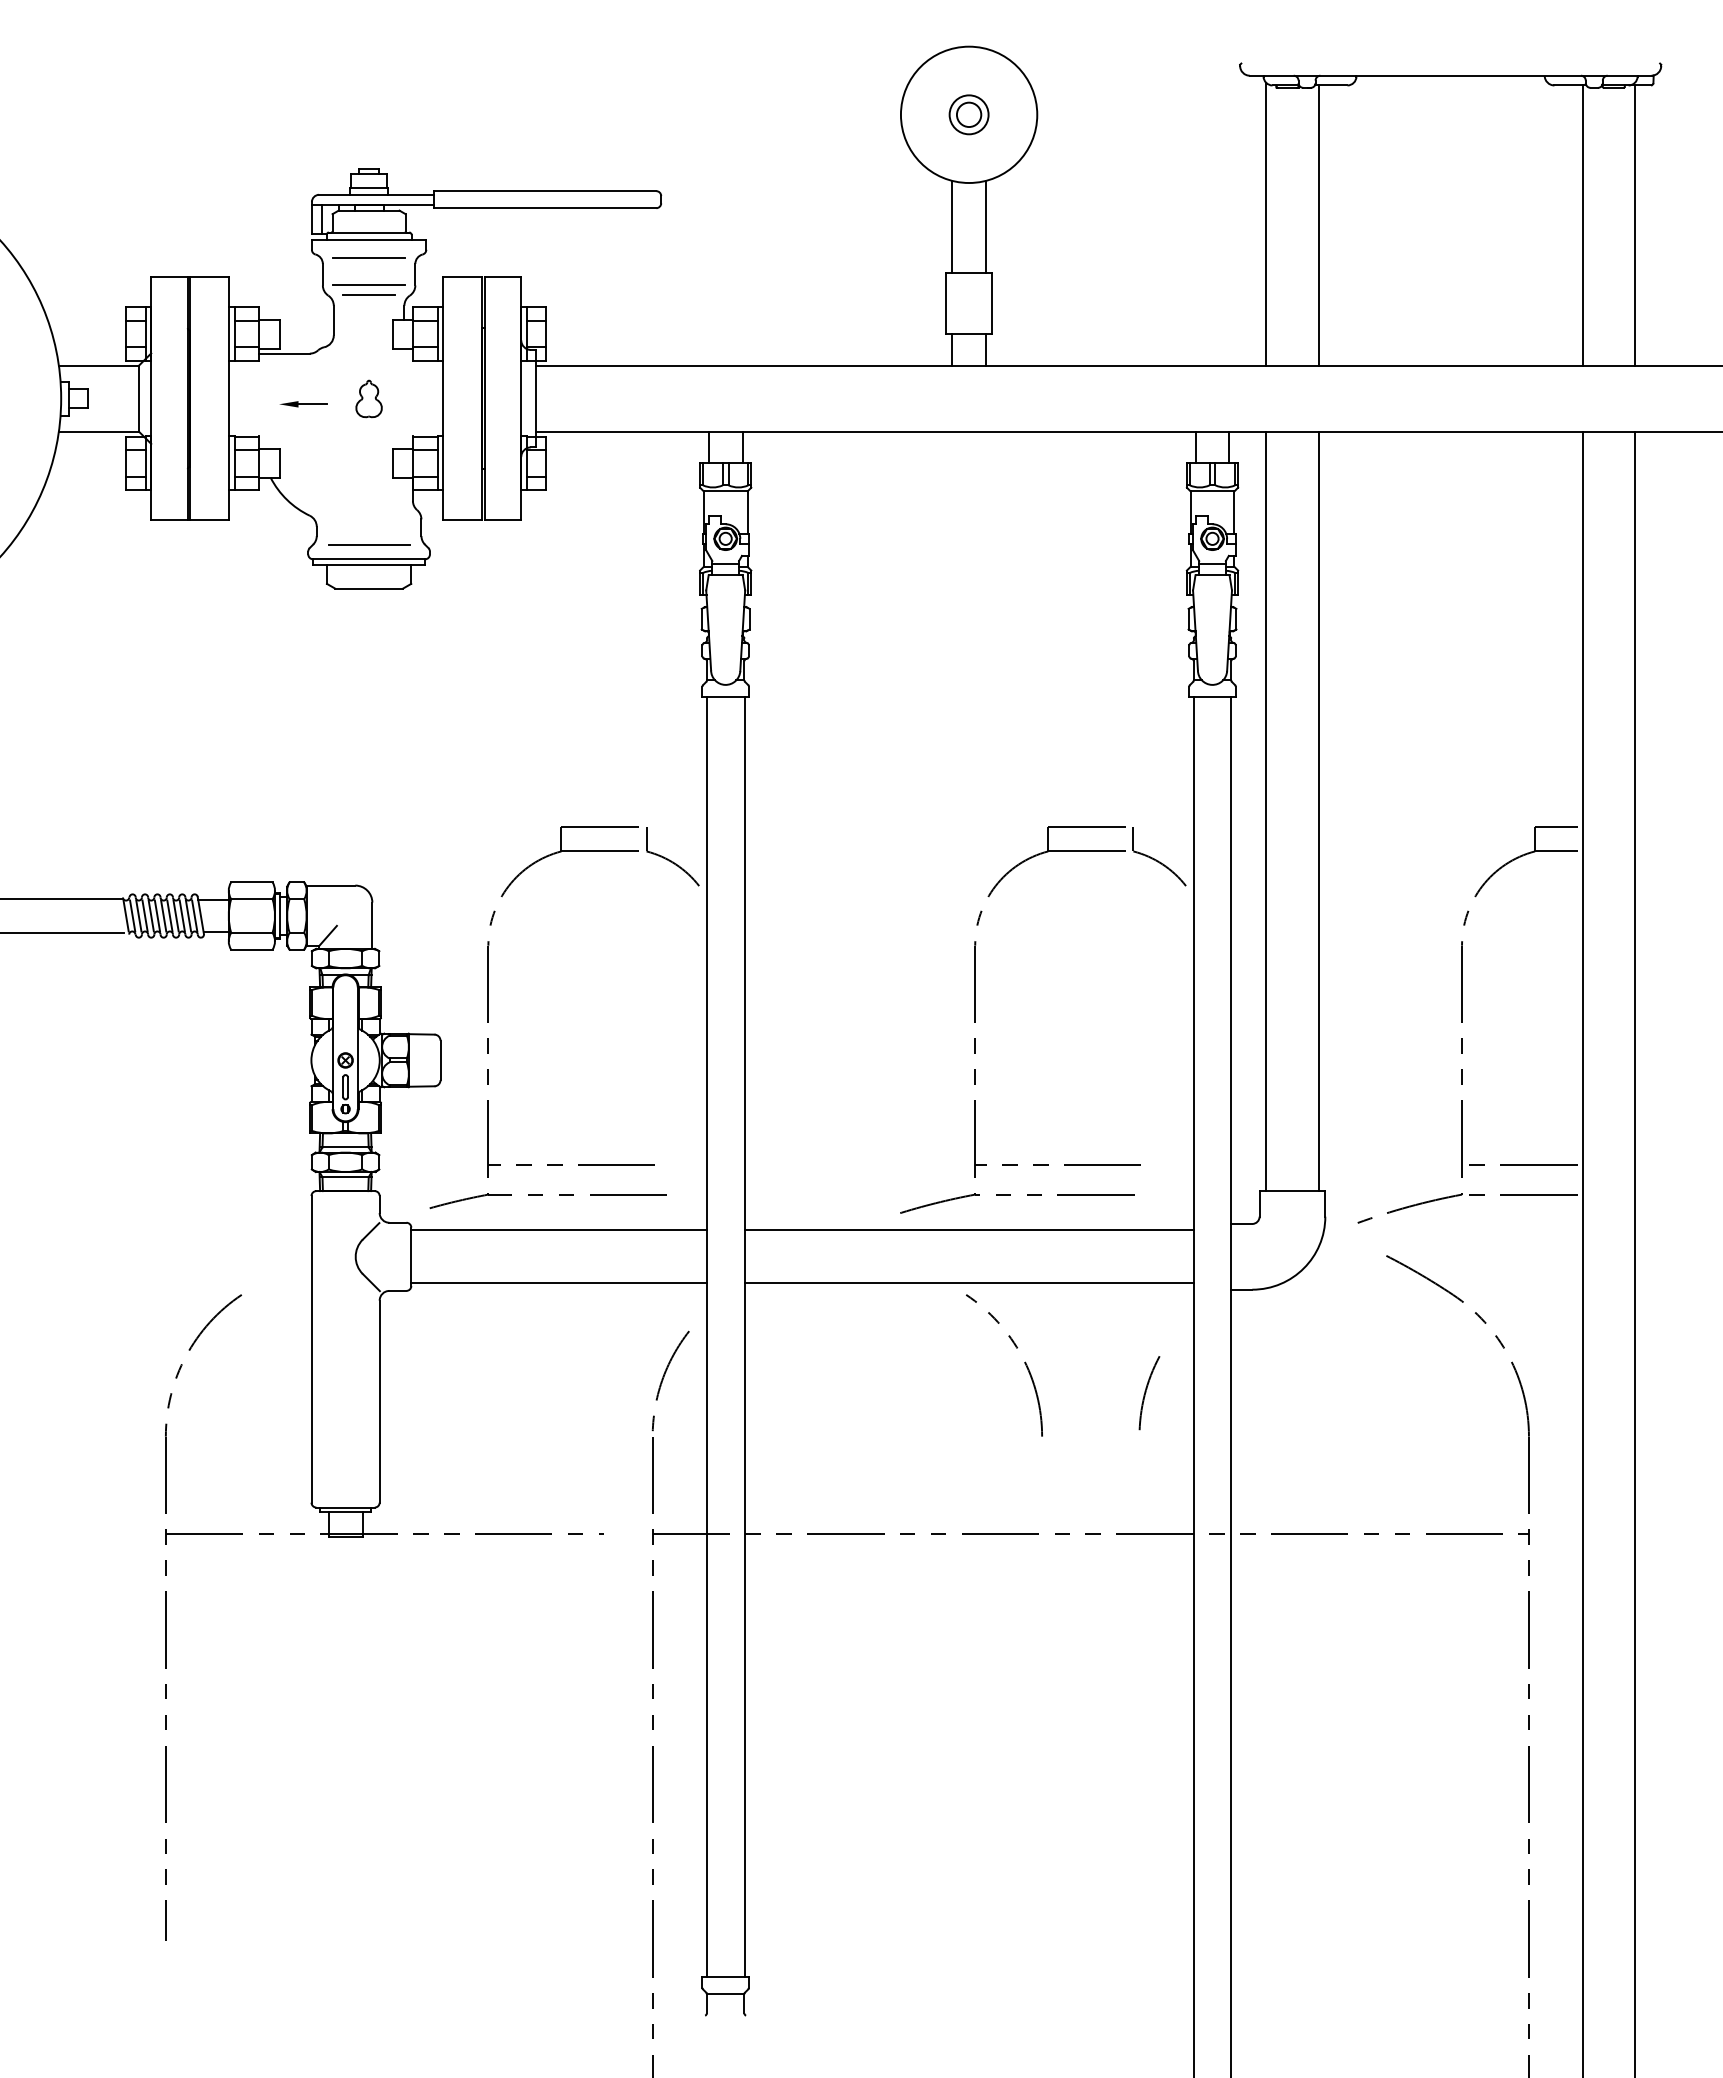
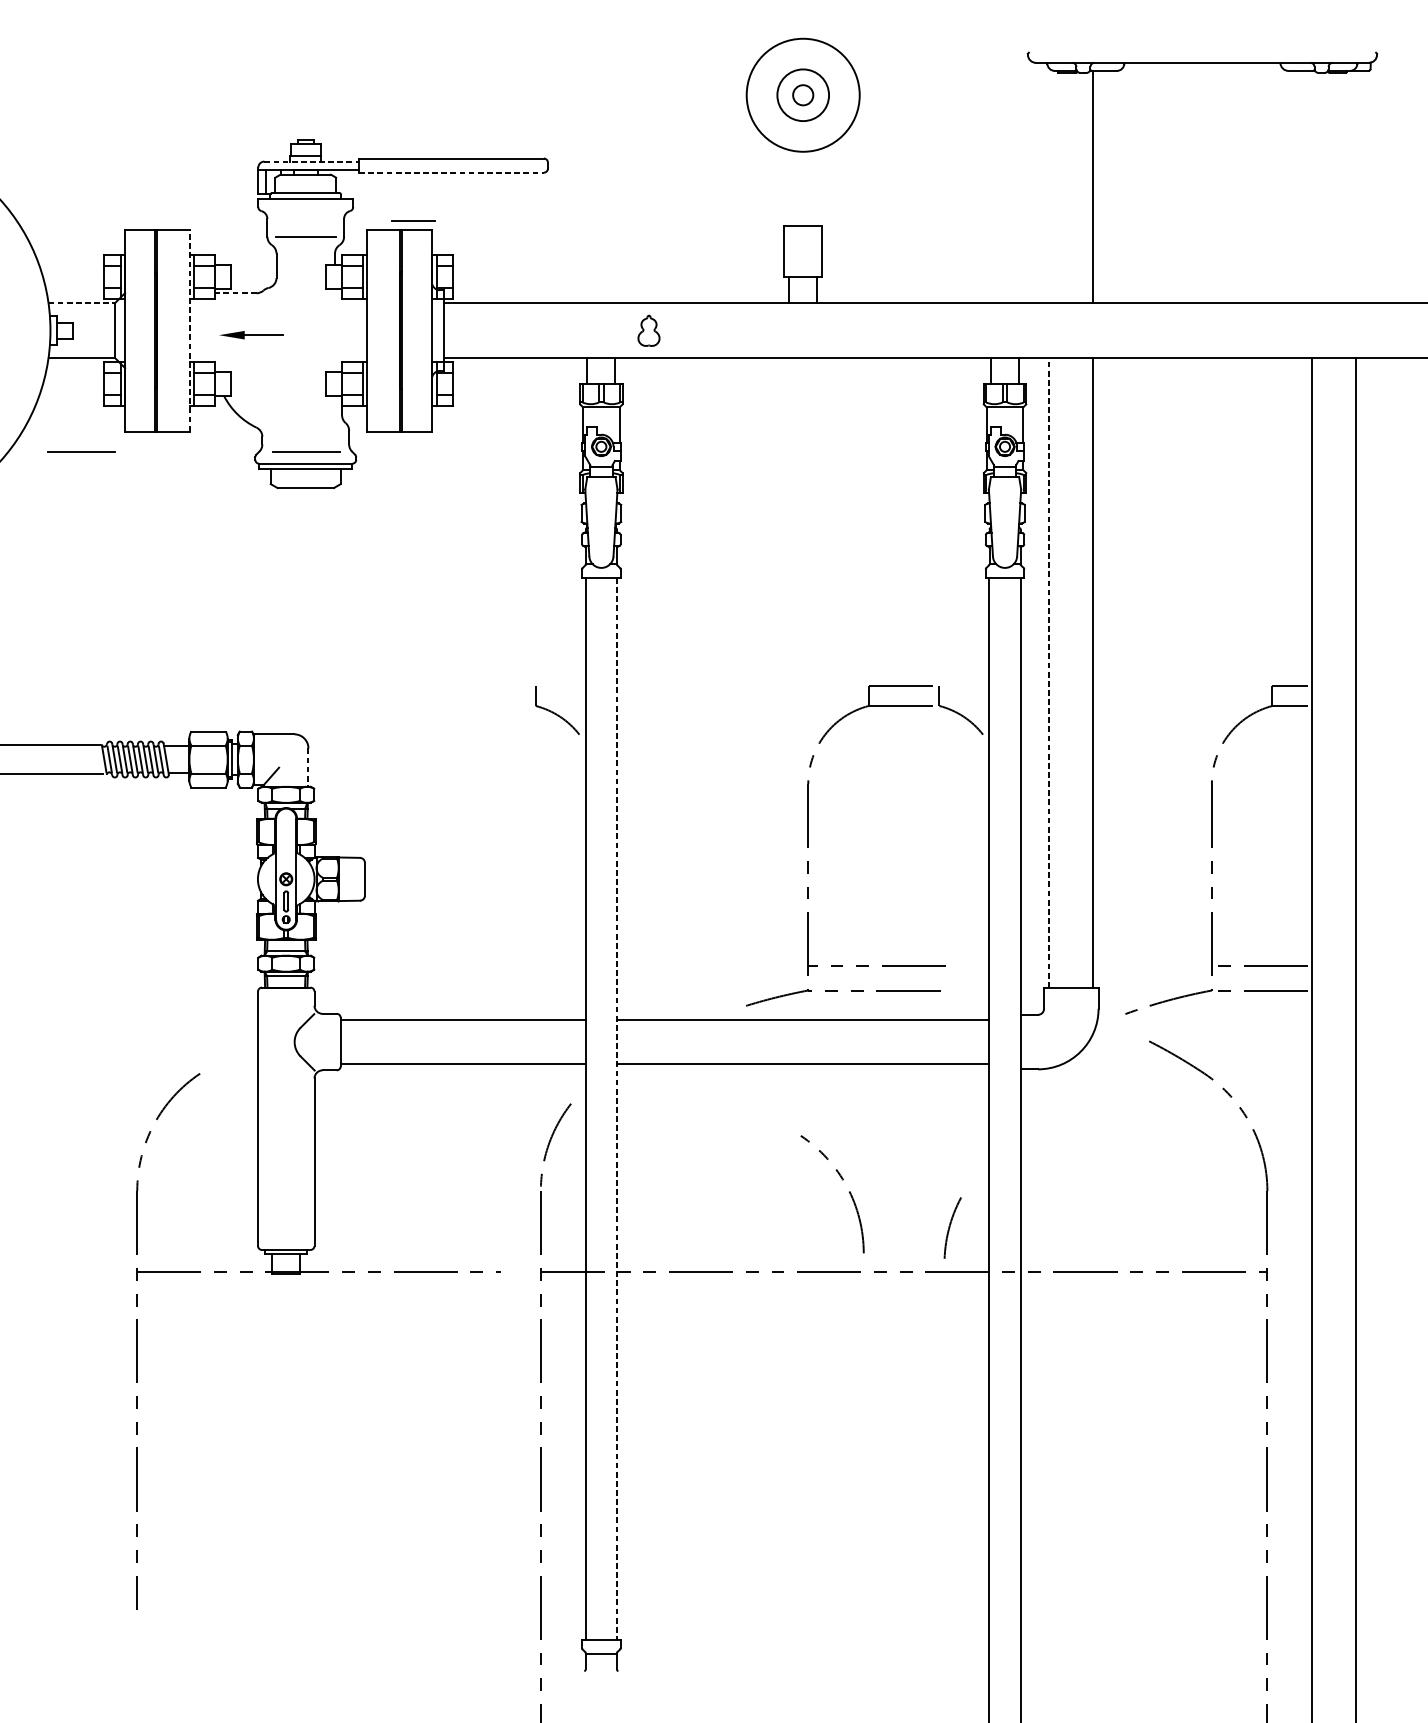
circle: (968, 114) -> (802, 94), size x1.6
line: (376, 194) -> (311, 161), solid -> dashed
line: (545, 208) -> (452, 172), solid -> dashed
line: (1266, 223) -> (1049, 185), removed
line: (1582, 225) -> (1311, 187), removed
line: (1635, 225) -> (1355, 187), removed
line: (952, 226) -> (789, 187), removed
line: (985, 226) -> (816, 187), removed
line: (368, 257) -> (305, 213), removed
line: (368, 294) -> (413, 221), moved
line: (283, 353) -> (234, 293), solid -> dashed
line: (99, 365) -> (82, 303), solid -> dashed
line: (229, 398) -> (190, 330), solid -> dashed
part: (368, 398) -> (648, 330), moved
part: (303, 404) -> (251, 335), size x1.6
line: (98, 544) -> (81, 451), added
line: (1266, 811) -> (1049, 672), solid -> dashed
line: (372, 926) -> (308, 768), solid -> dashed
part: (488, 1017) -> (404, 843), removed
line: (744, 1337) -> (616, 1108), solid -> dashed
arc: (1024, 1363) -> (849, 1192), moved
arc: (1146, 1392) -> (950, 1227), moved

